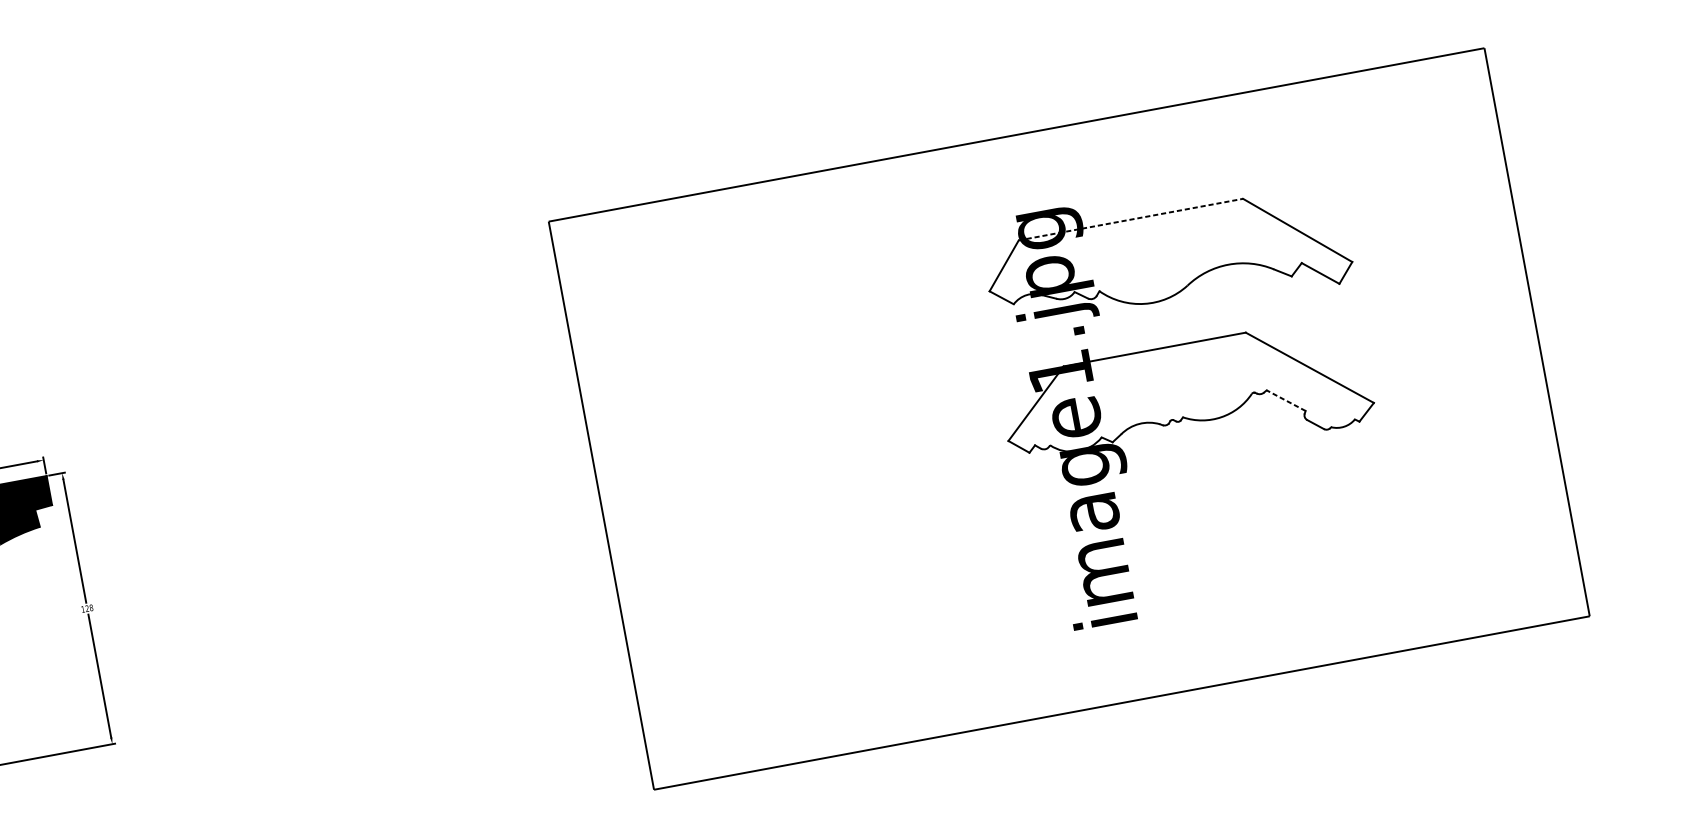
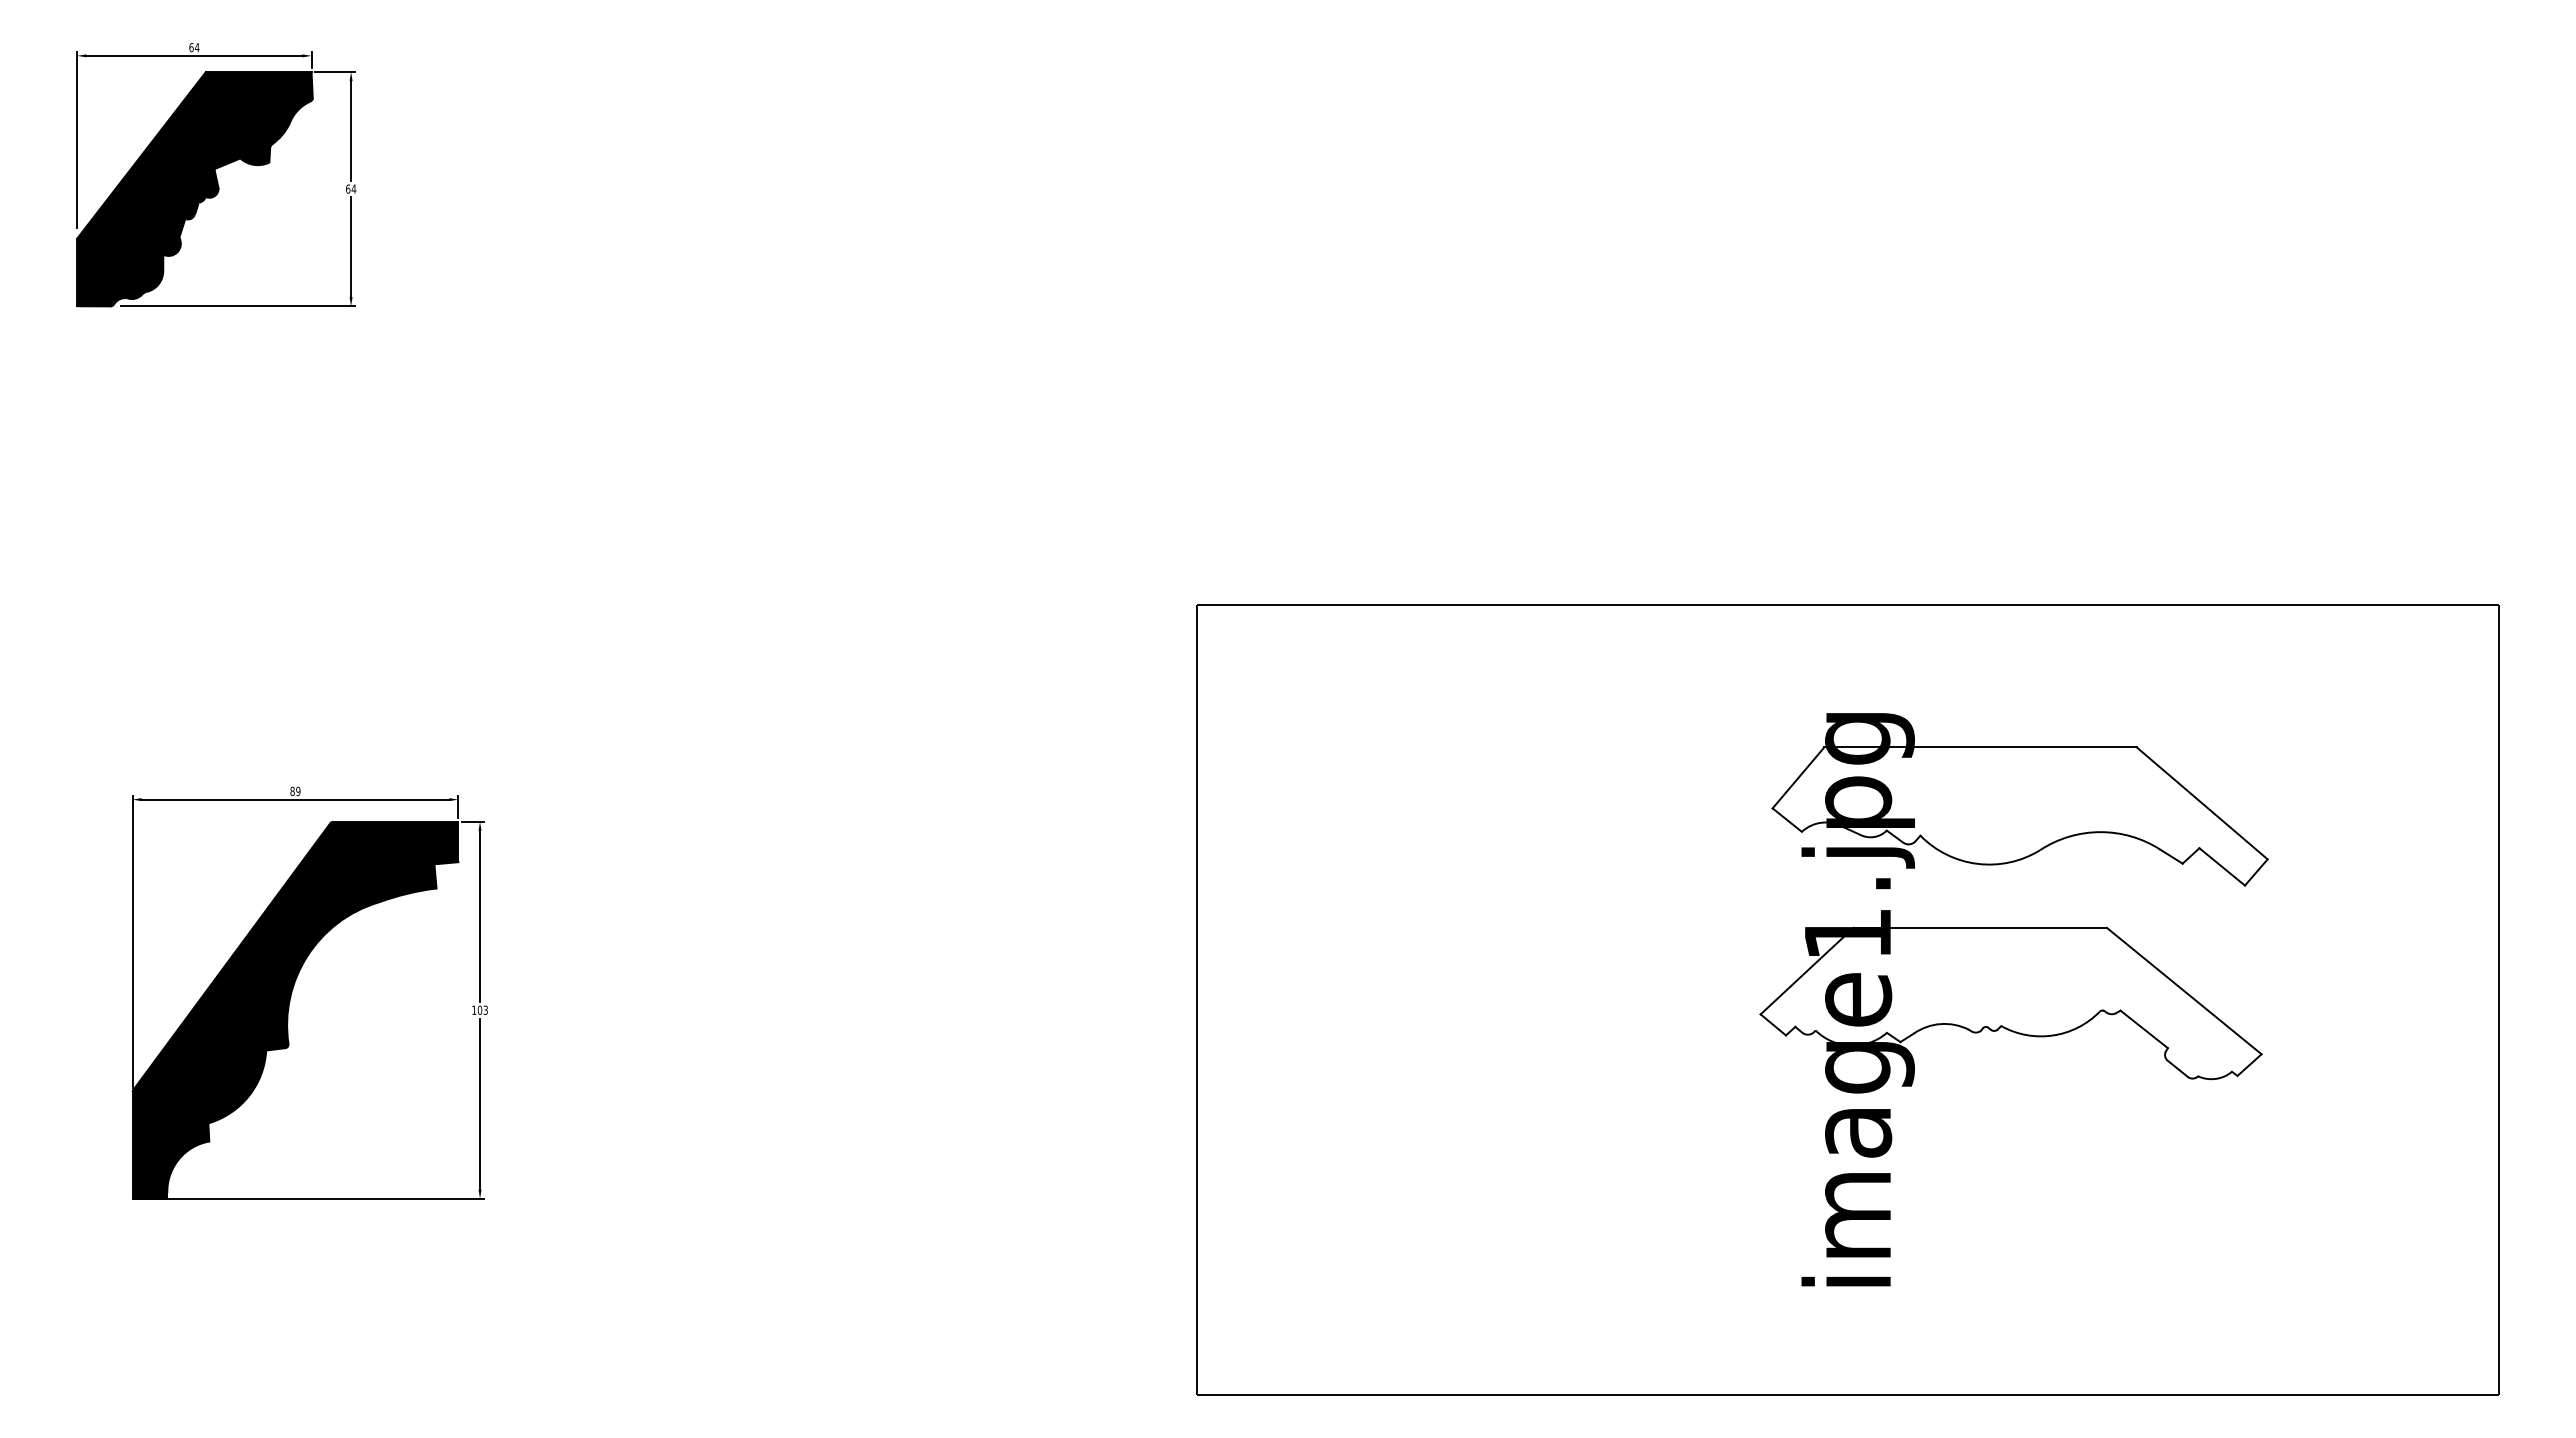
line: (1131, 219) -> (1981, 747), dashed -> solid
line: (1285, 400) -> (2143, 1029), dashed -> solid
text: (89, 607) -> (482, 1009), 128 -> 103

